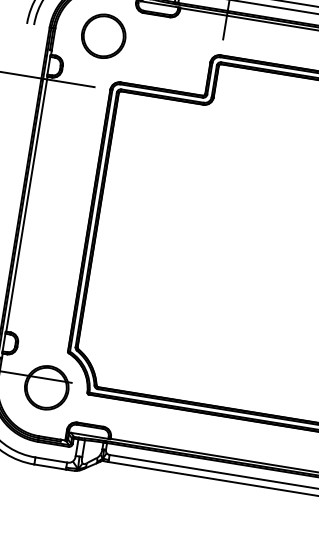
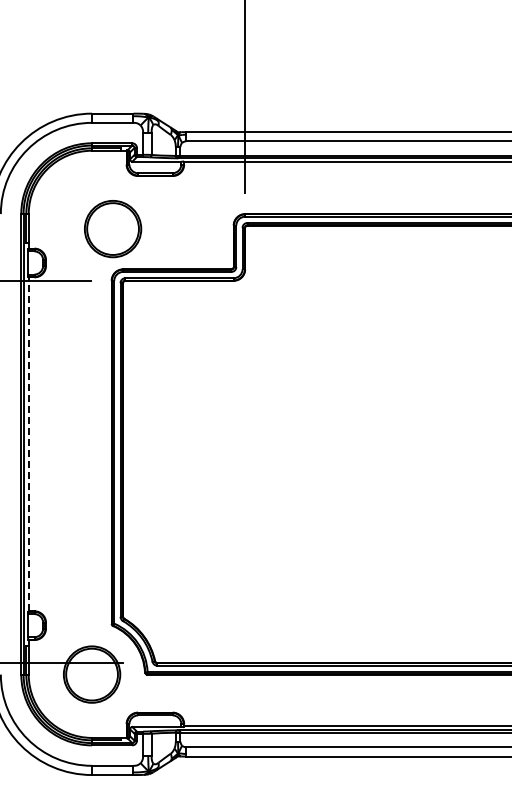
part: (103, 36) -> (113, 229), moved
line: (26, 204) -> (28, 444), solid -> dashed

